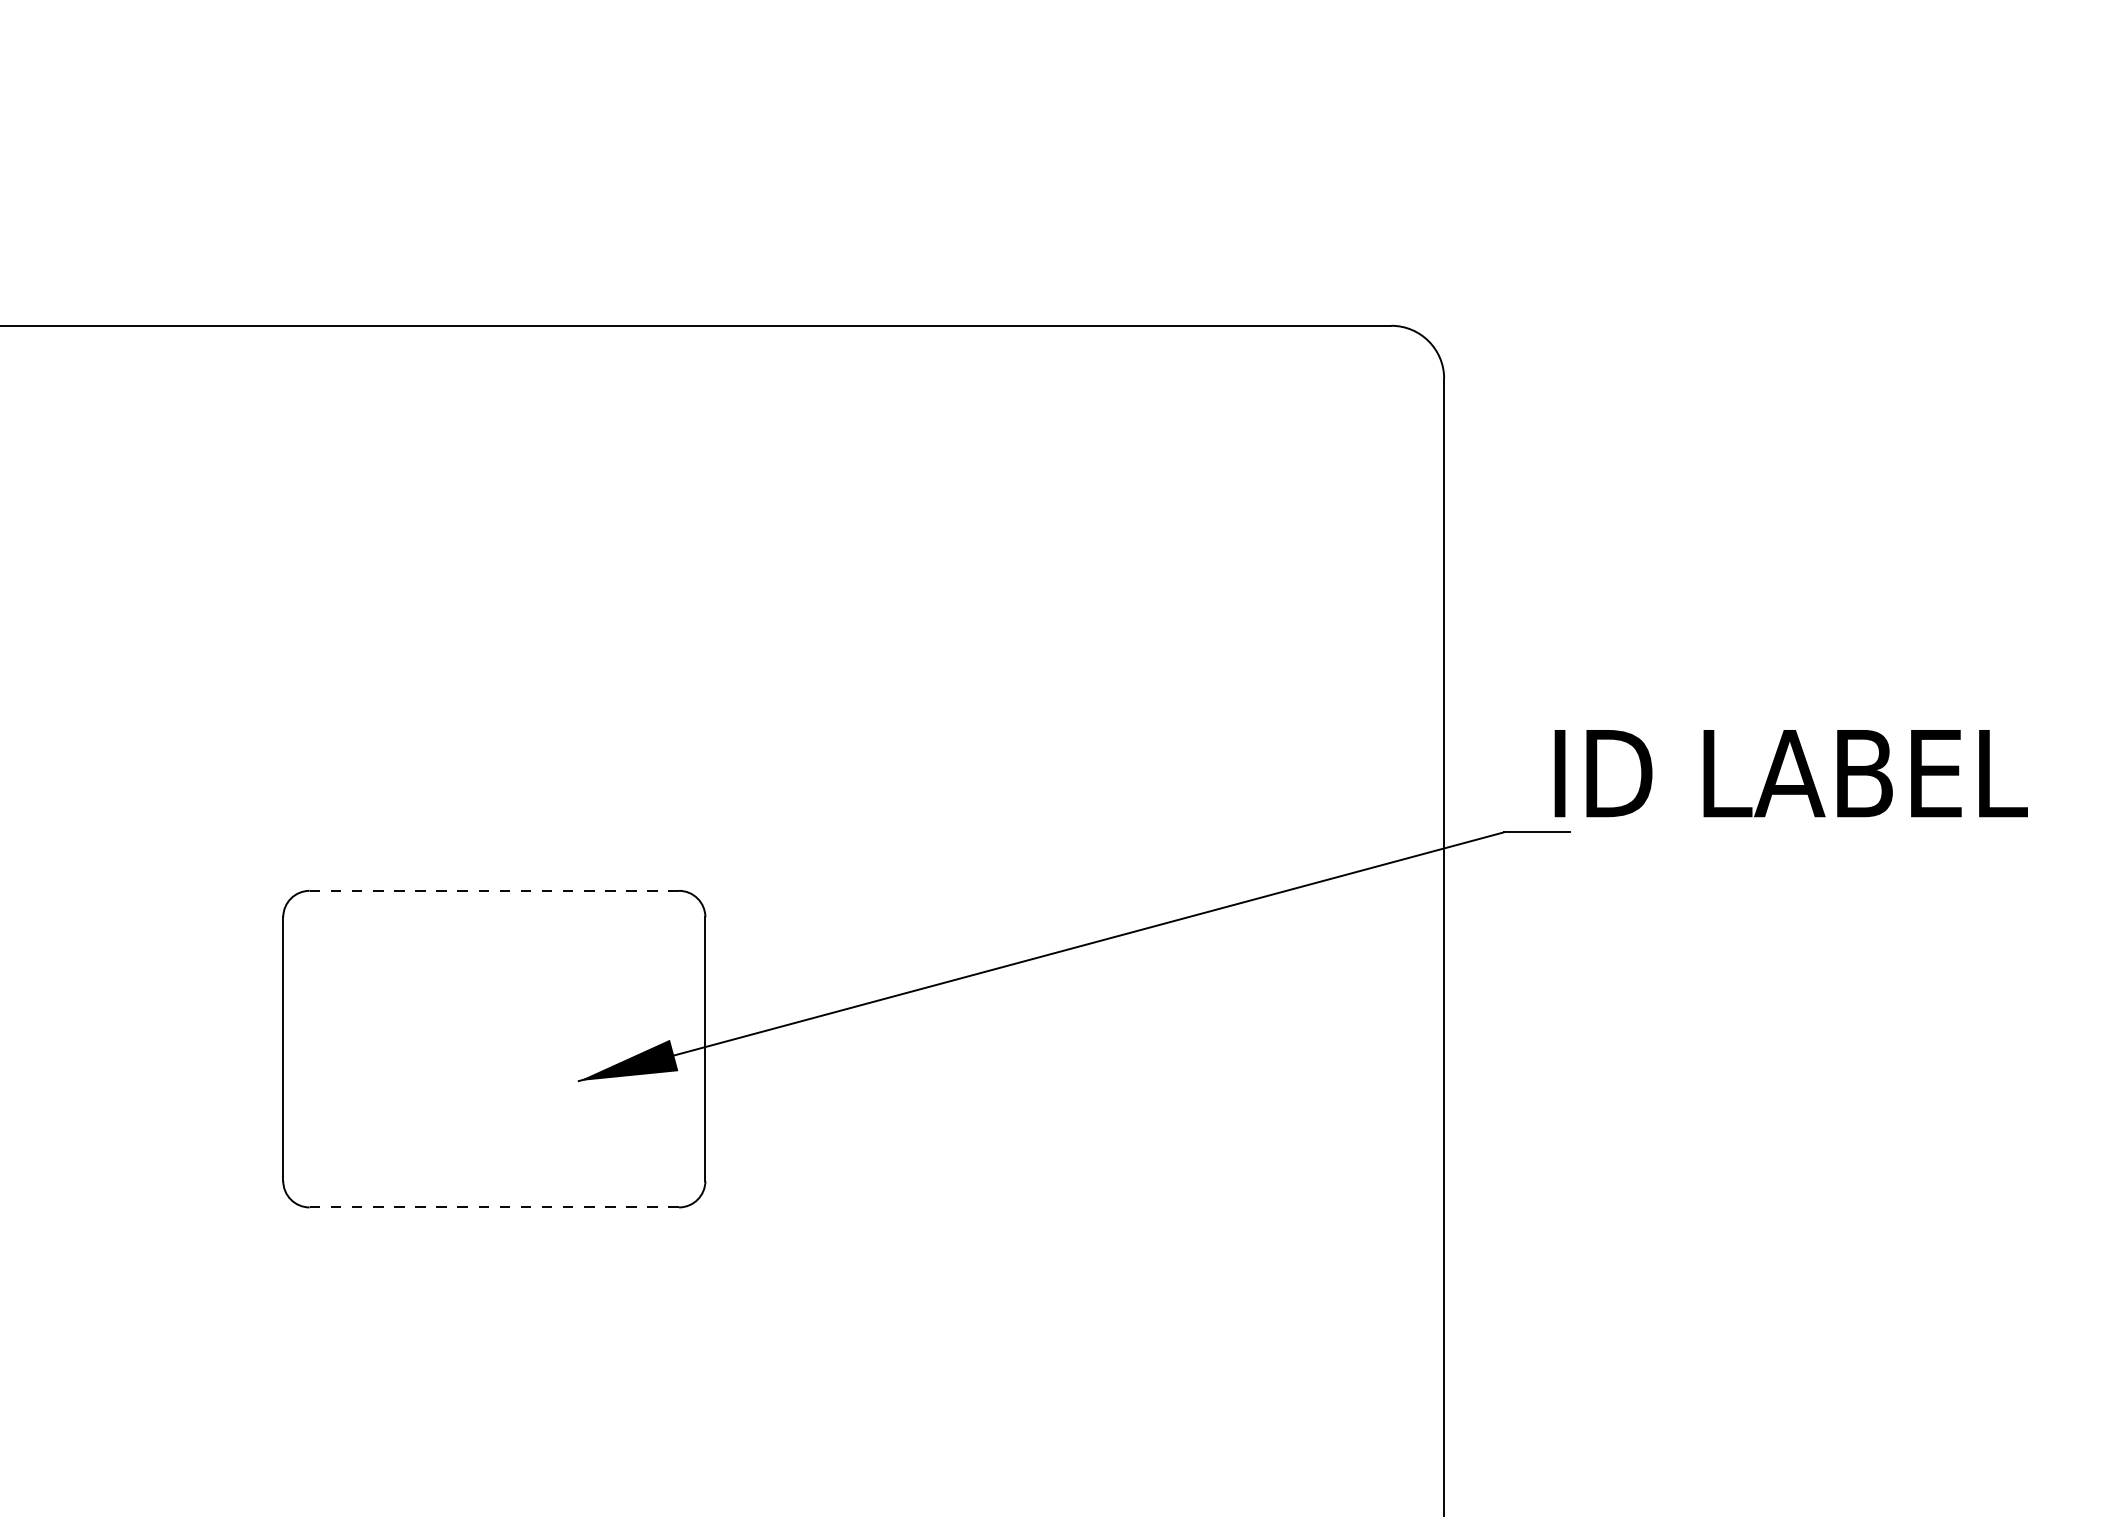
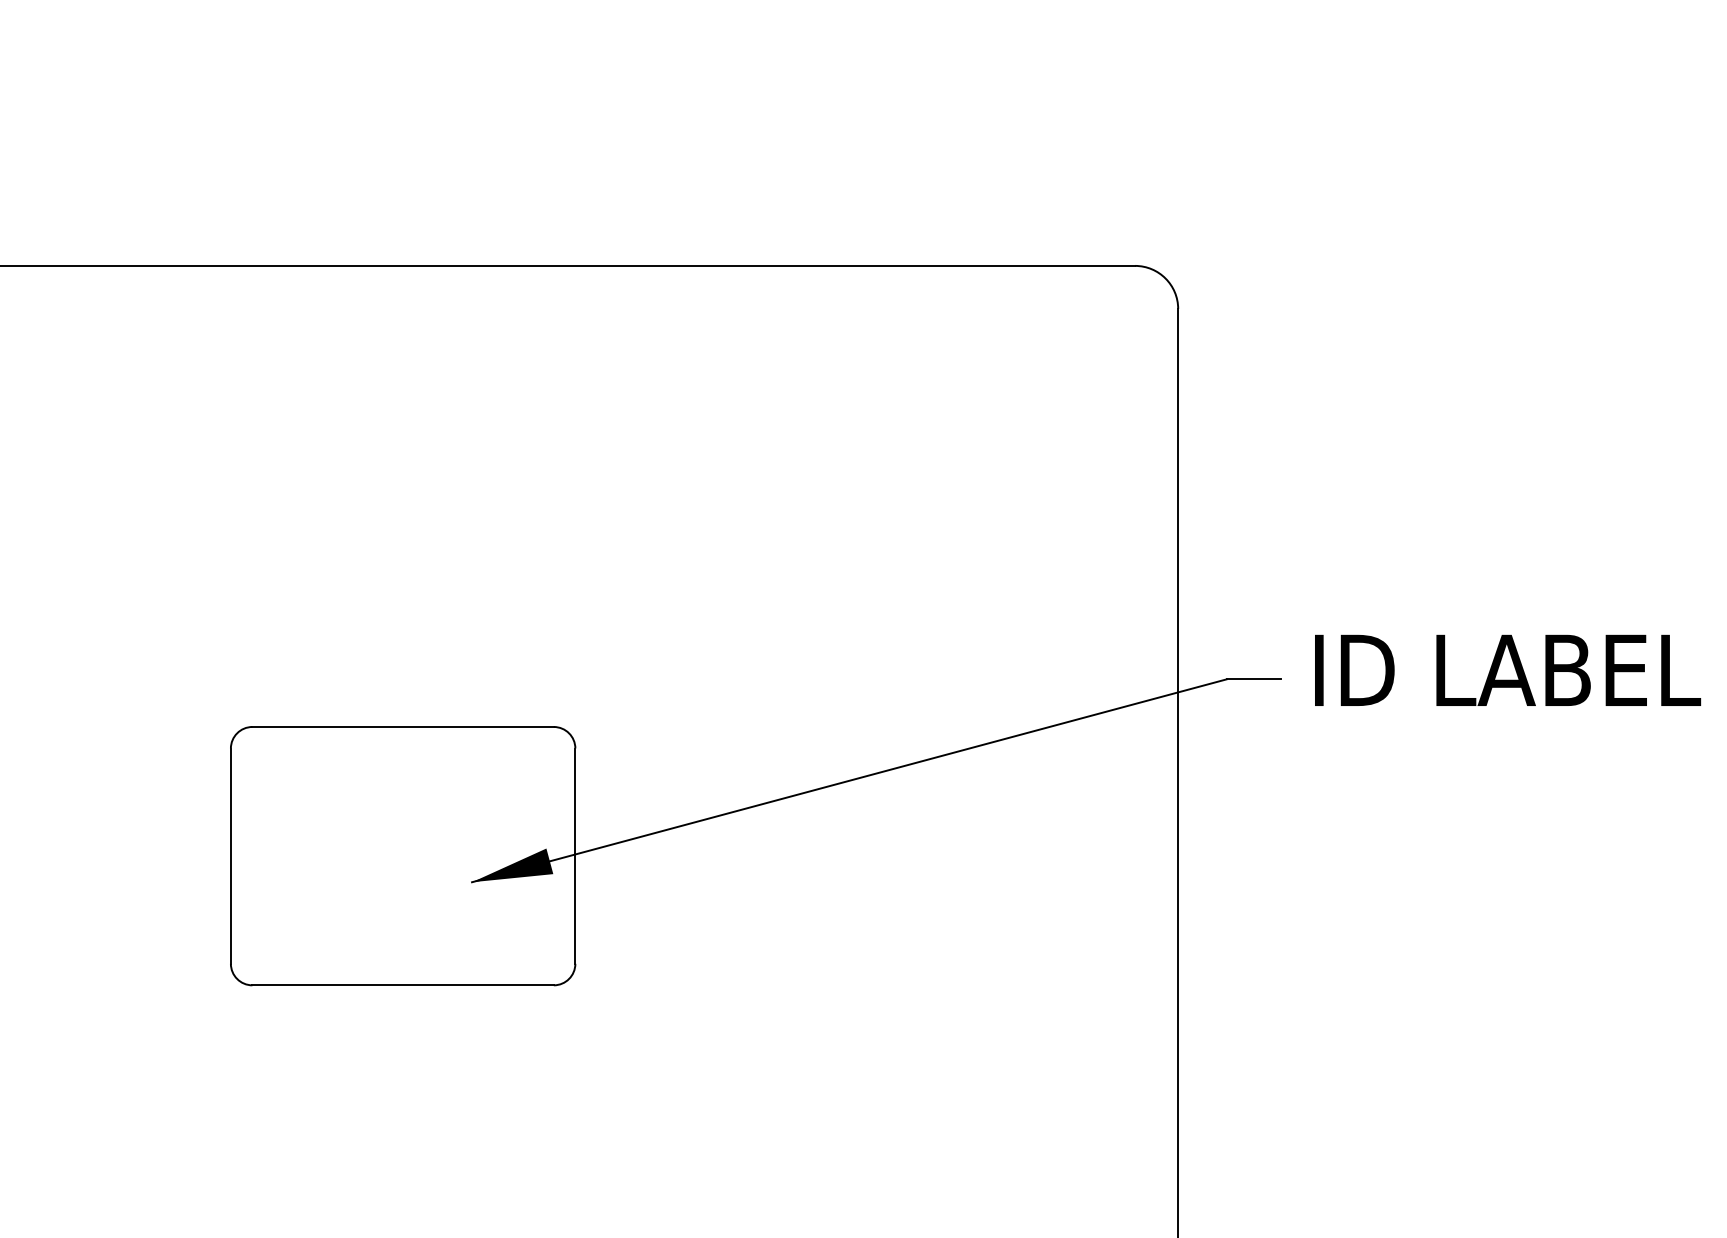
text: (1790, 773) -> (1507, 670), moved
line: (494, 890) -> (403, 726), dashed -> solid
line: (494, 1207) -> (403, 985), dashed -> solid

